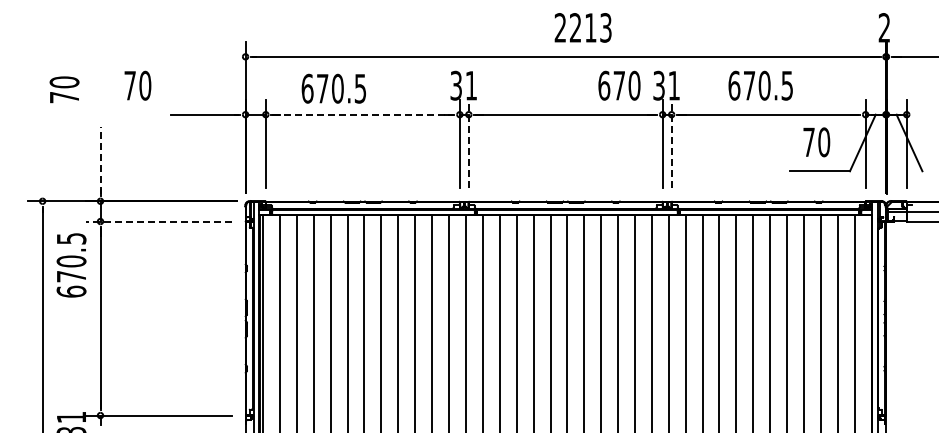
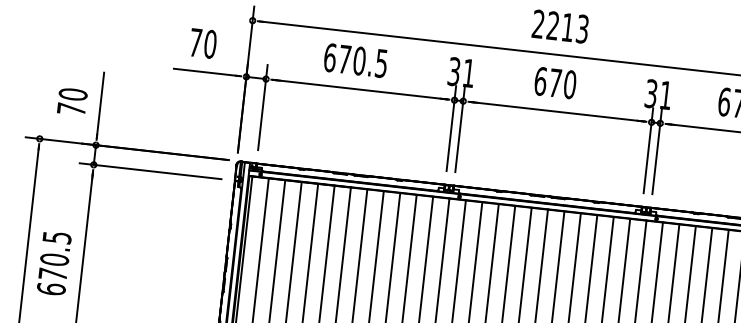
text: (582, 27) -> (559, 26), moved
text: (137, 85) -> (202, 43), moved
text: (619, 85) -> (555, 82), moved
text: (333, 88) -> (355, 60), moved
text: (64, 89) -> (72, 101), moved
line: (362, 114) -> (360, 89), dashed -> solid
line: (468, 143) -> (459, 129), dashed -> solid
line: (671, 143) -> (657, 151), dashed -> solid
line: (100, 160) -> (100, 105), dashed -> solid
line: (158, 221) -> (150, 171), dashed -> solid
text: (71, 265) -> (54, 263), moved

